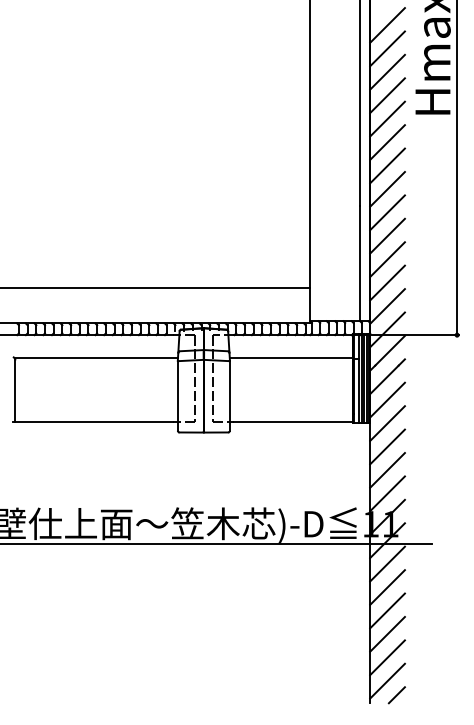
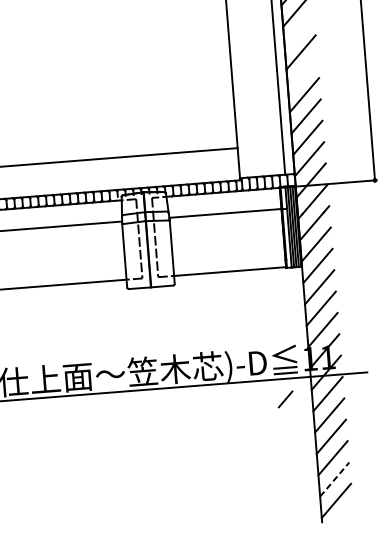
line: (387, 165) -> (299, 30), removed
line: (387, 212) -> (302, 73), removed
line: (387, 657) -> (334, 479), solid -> dashed
line: (396, 695) -> (285, 399), moved

